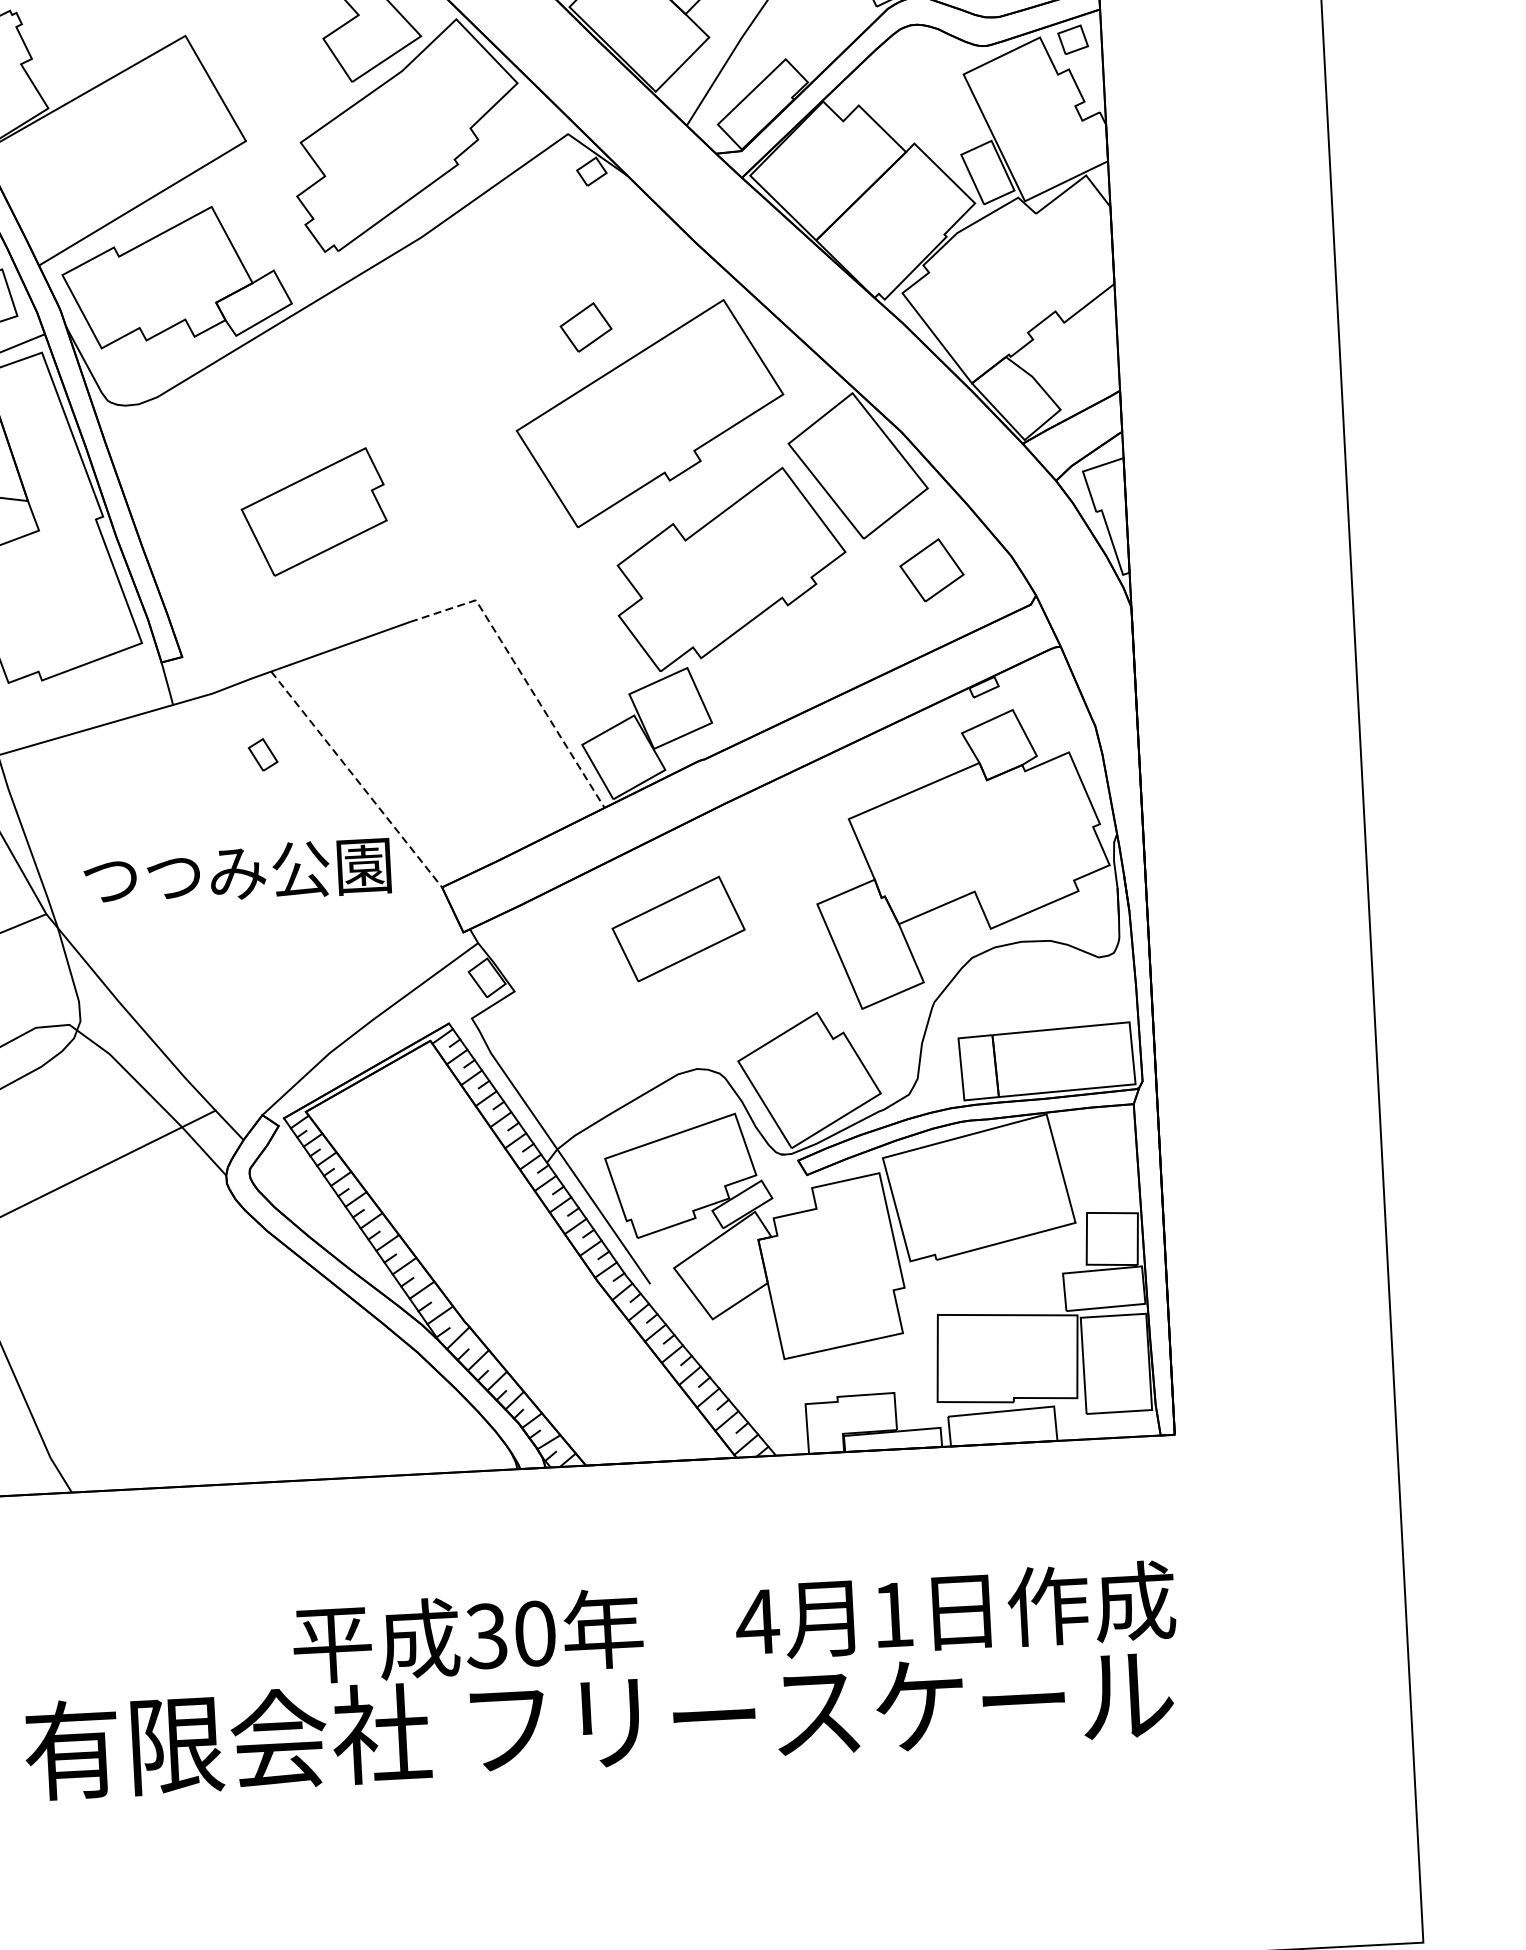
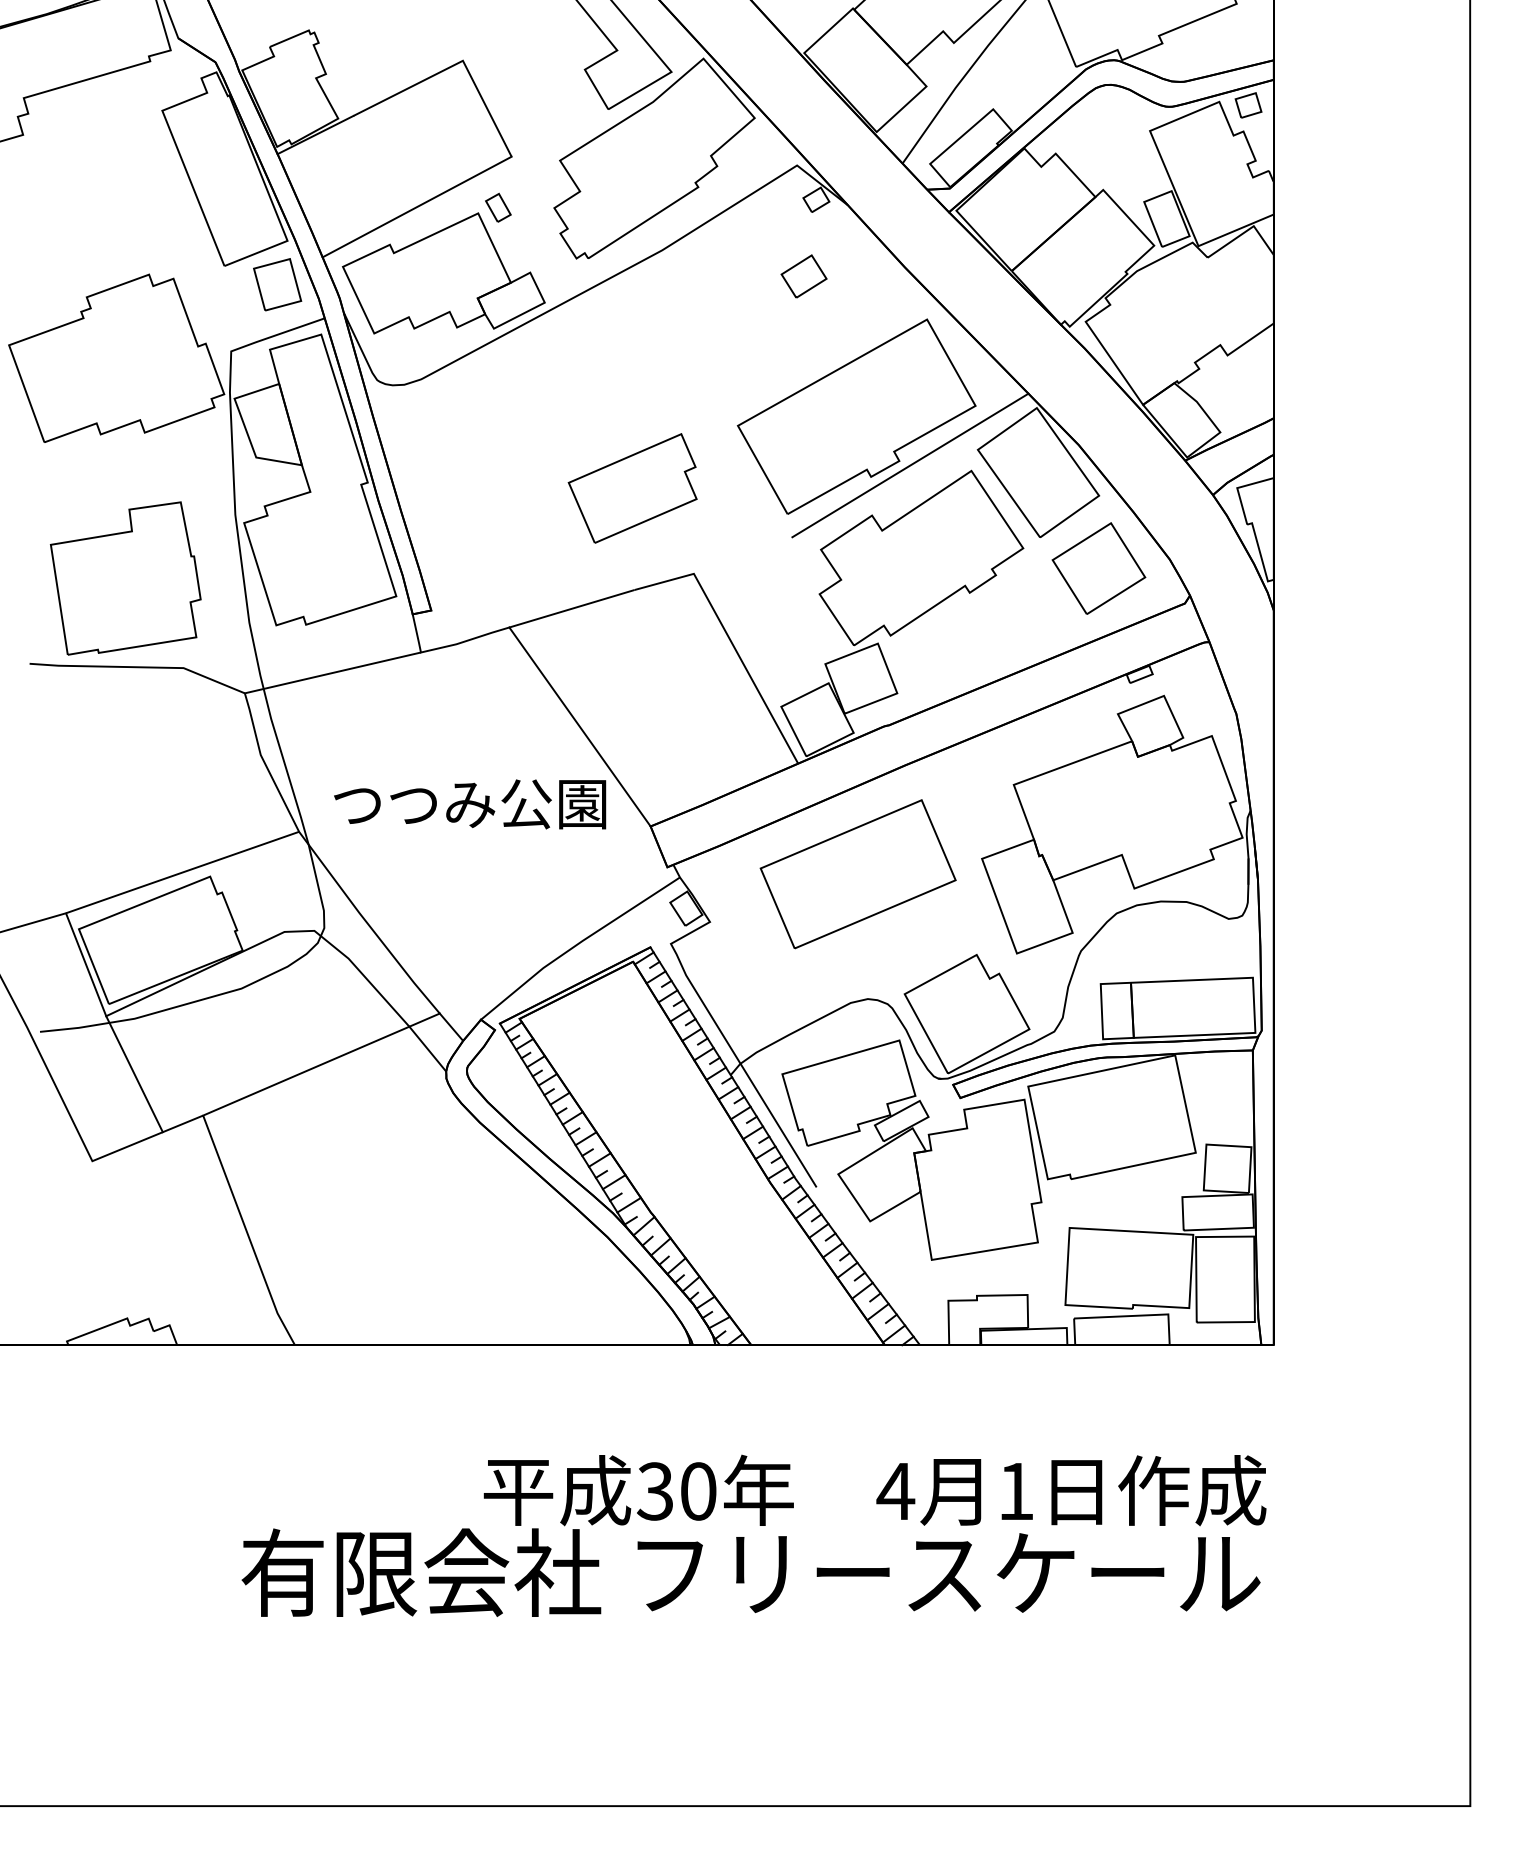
part: (585, 327) -> (803, 276), moved
line: (713, 465) -> (910, 465), added
part: (313, 512) -> (632, 488), moved
part: (931, 570) -> (1098, 568), size x1.67
line: (521, 674) -> (730, 641), dashed -> solid
part: (263, 754) -> (498, 207), moved
line: (357, 780) -> (580, 727), dashed -> solid
part: (677, 929) -> (857, 874), size x1.67

